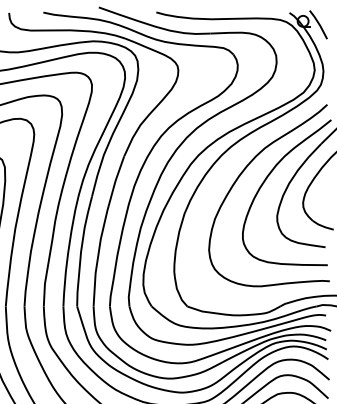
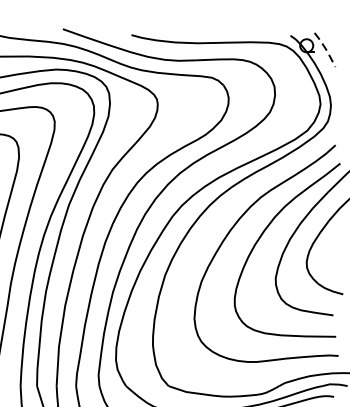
line: (319, 24) -> (326, 49), solid -> dashed

